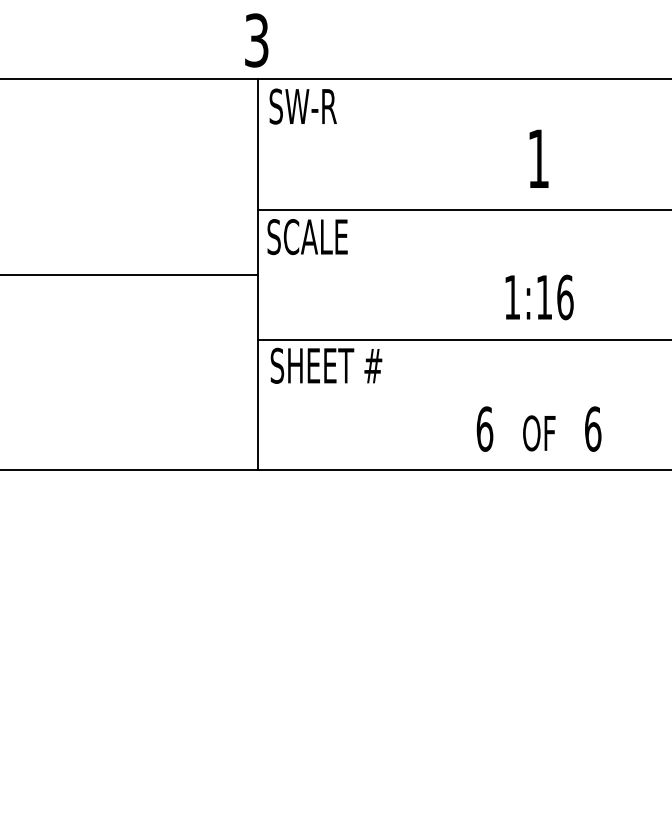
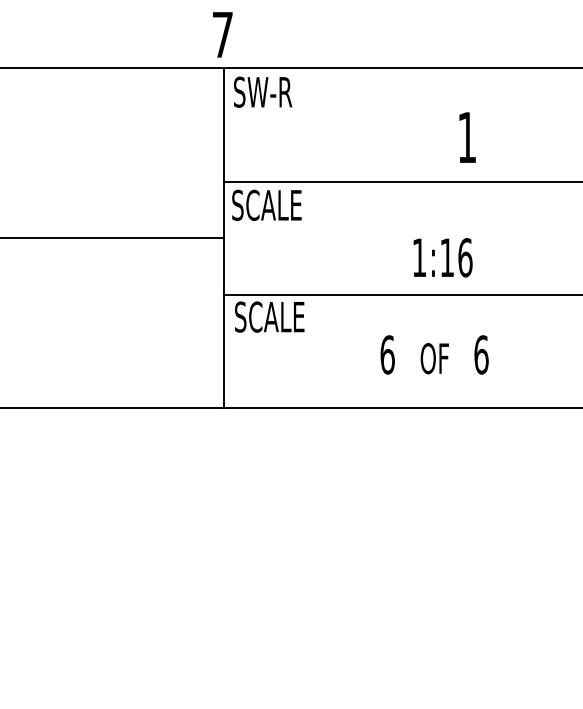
text: (256, 40) -> (222, 34), 3 -> 7
text: (538, 297) -> (442, 257), moved
text: (334, 365) -> (290, 316), SHEET # -> SCALE
text: (538, 428) -> (434, 354), moved

